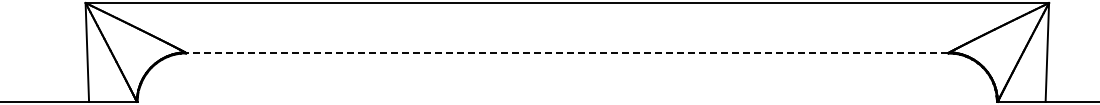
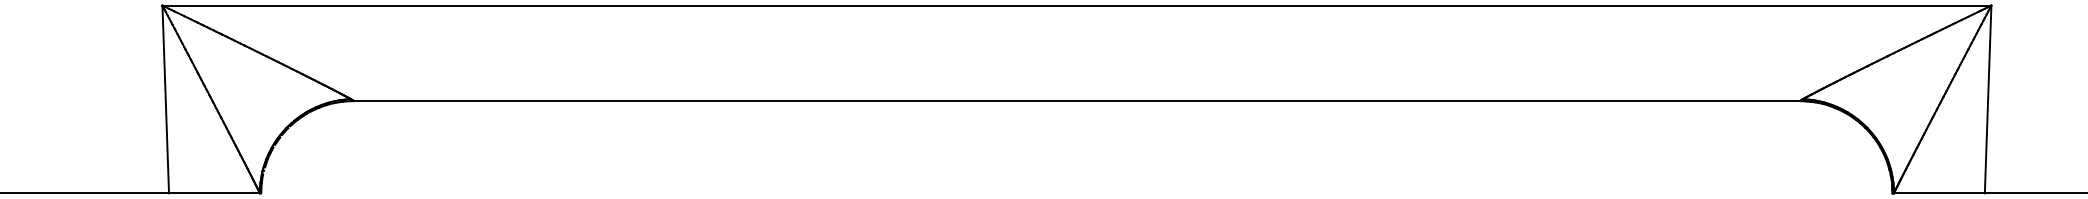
line: (566, 53) -> (1075, 101), dashed -> solid

